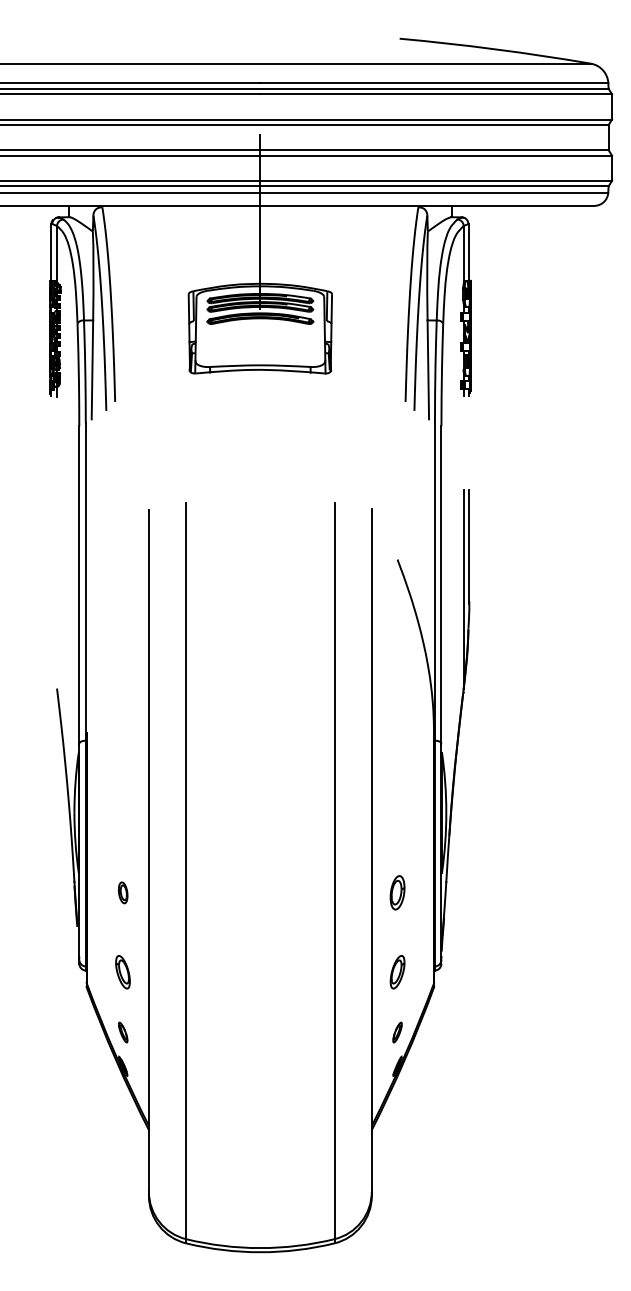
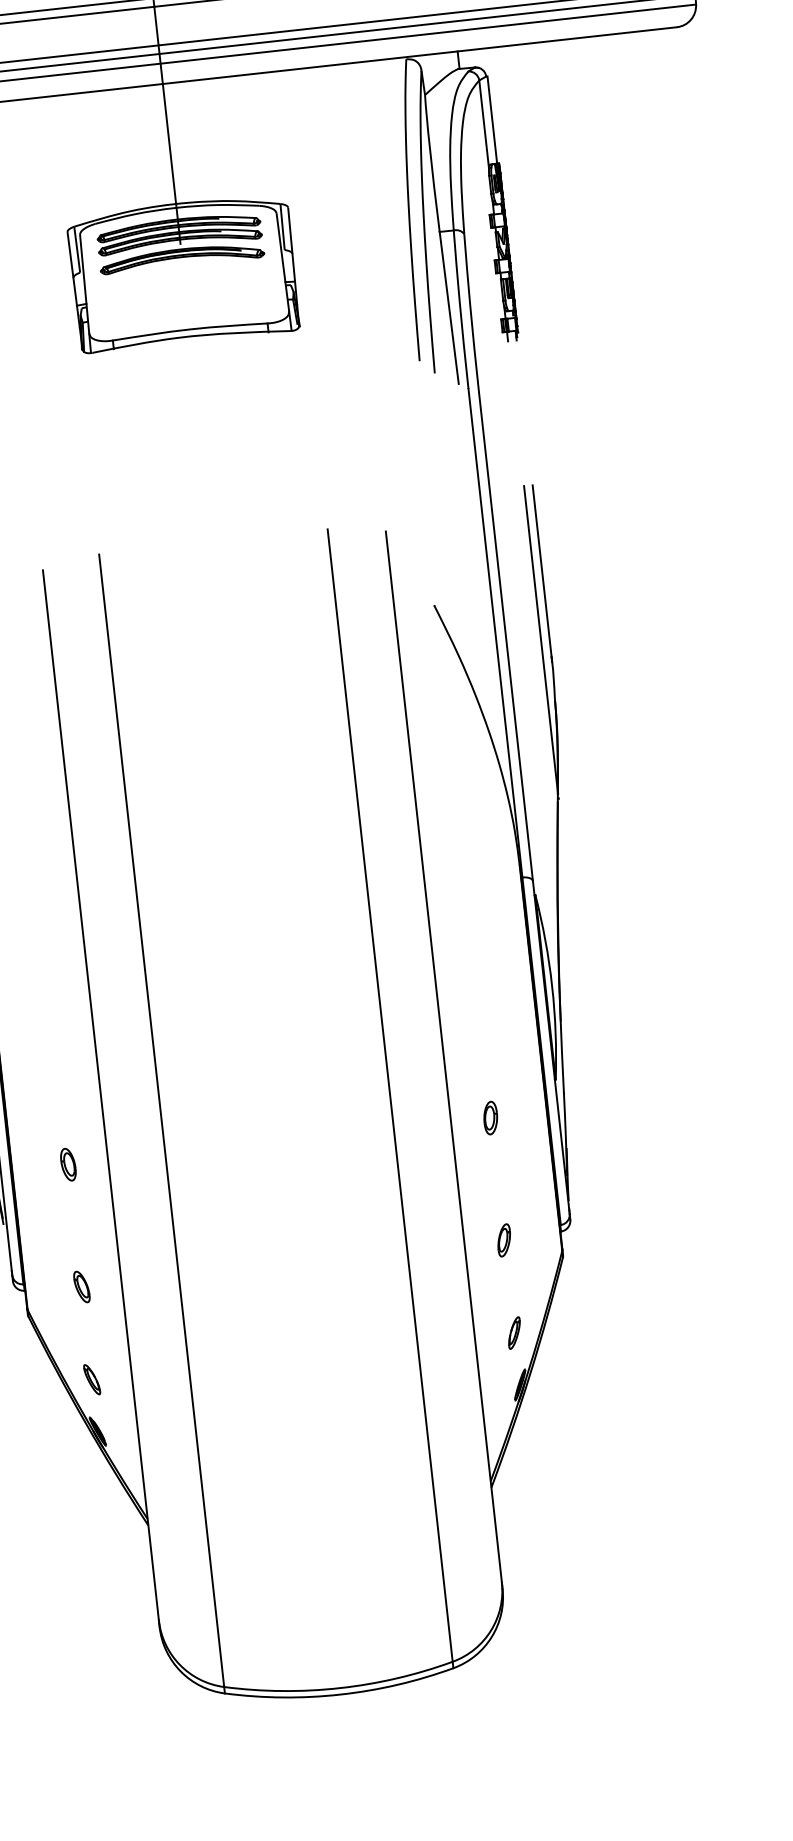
part: (397, 892) -> (490, 1117), size x0.62
part: (123, 972) -> (82, 1287), size x0.62
part: (397, 972) -> (504, 1240), size x0.62

